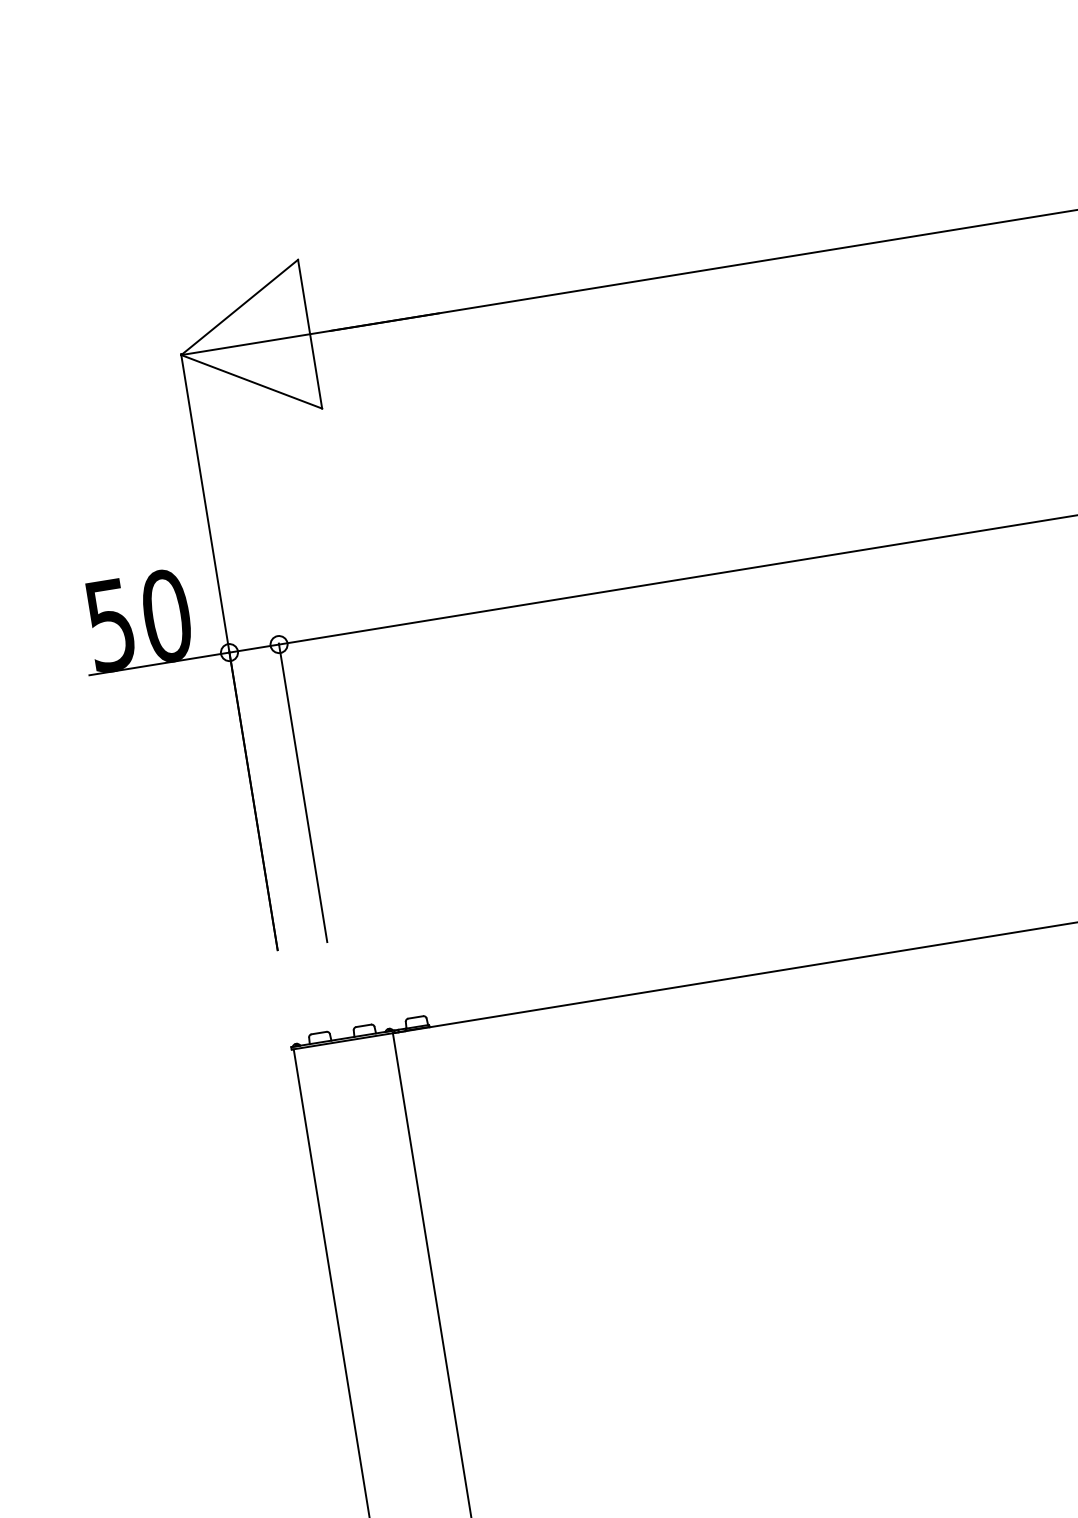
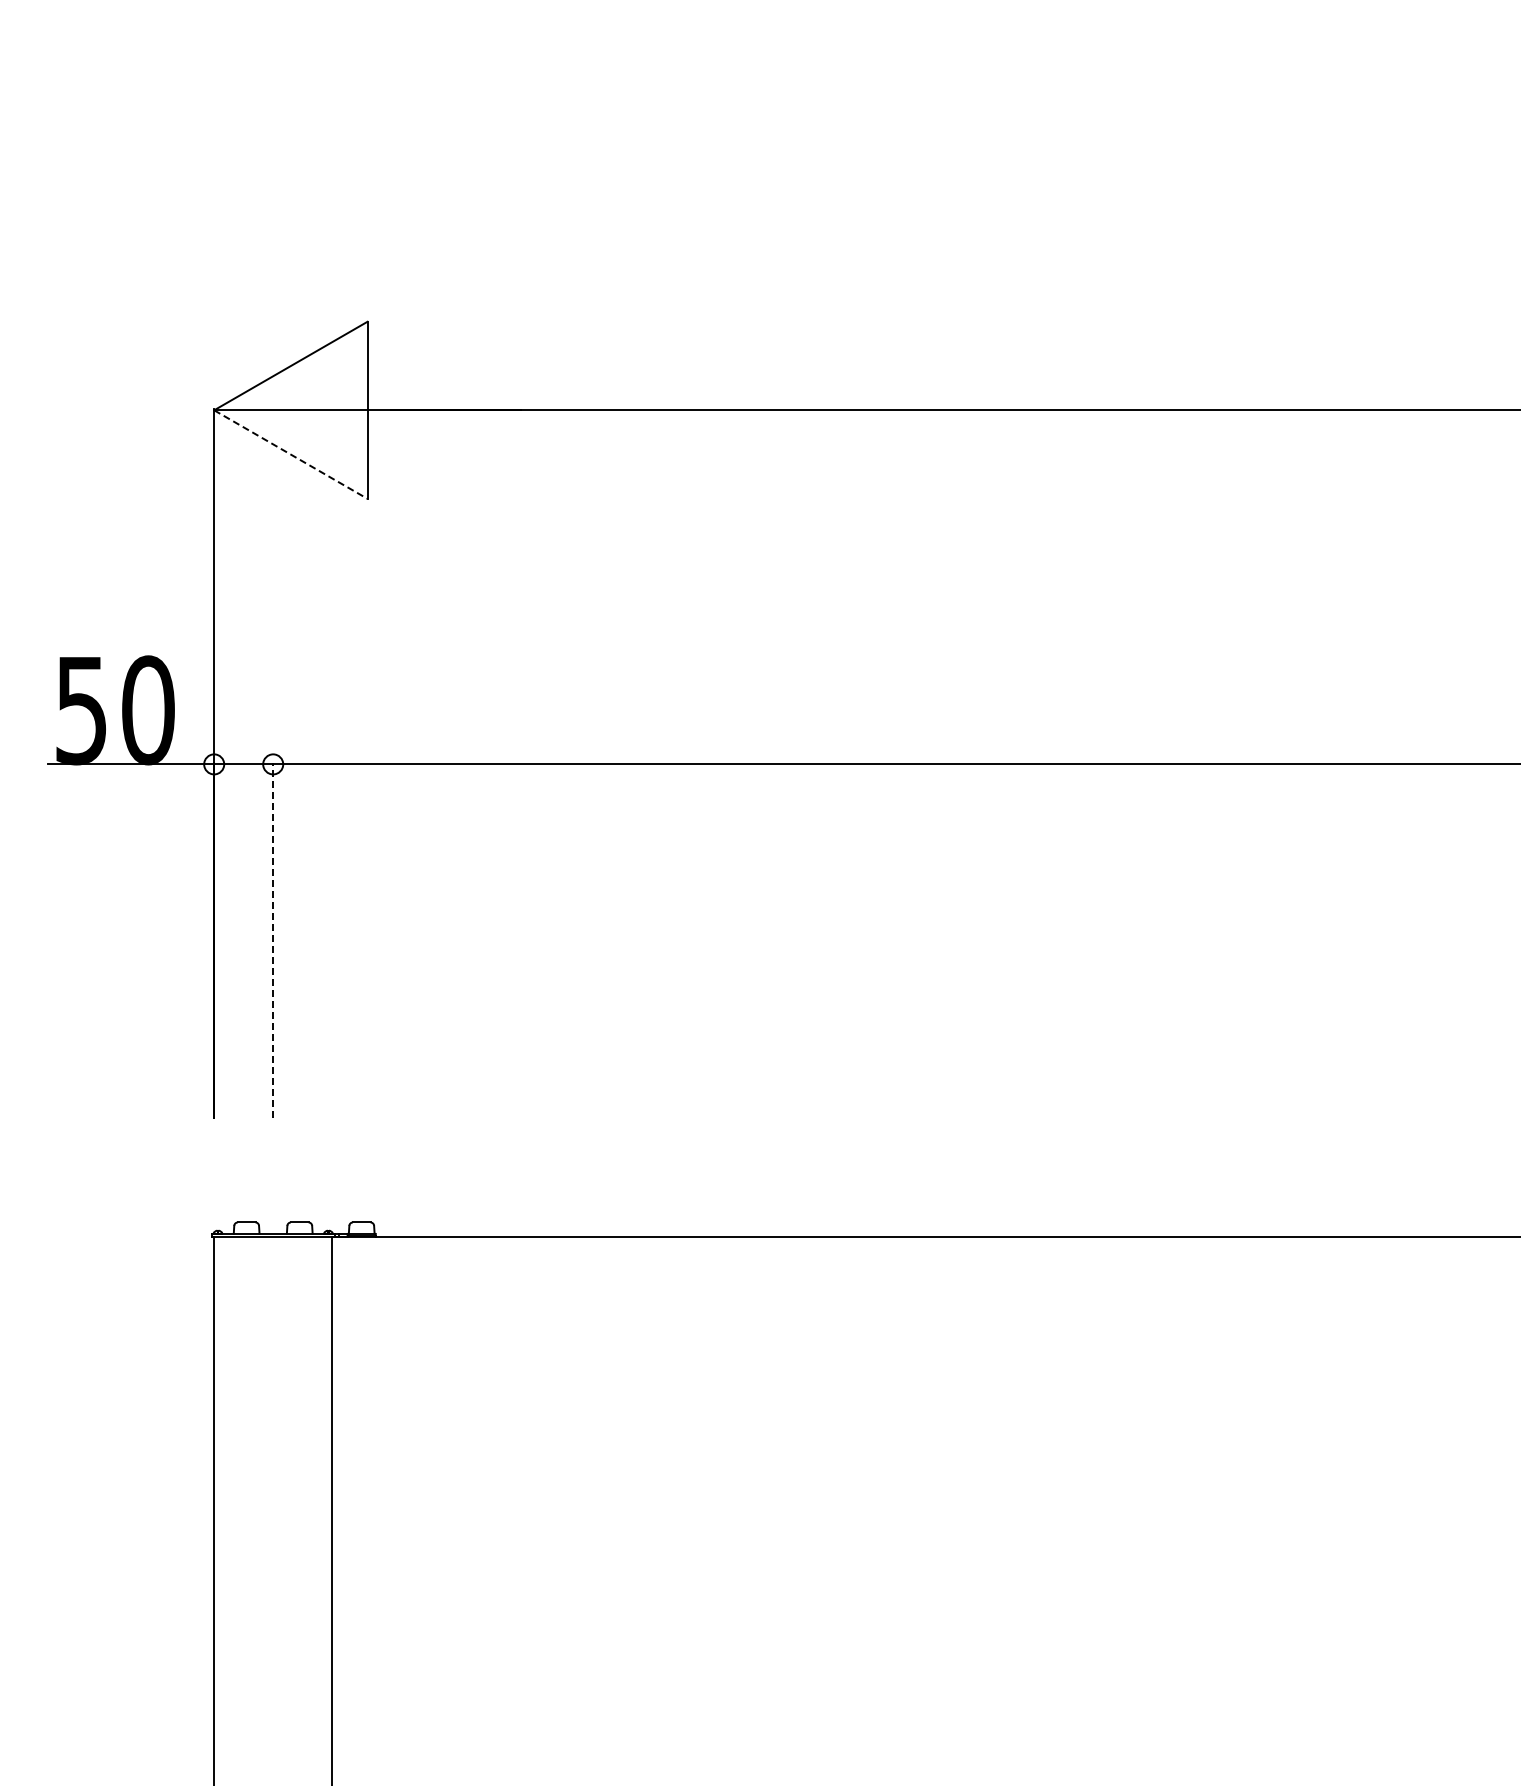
line: (251, 381) -> (290, 454), solid -> dashed
line: (303, 792) -> (273, 940), solid -> dashed

